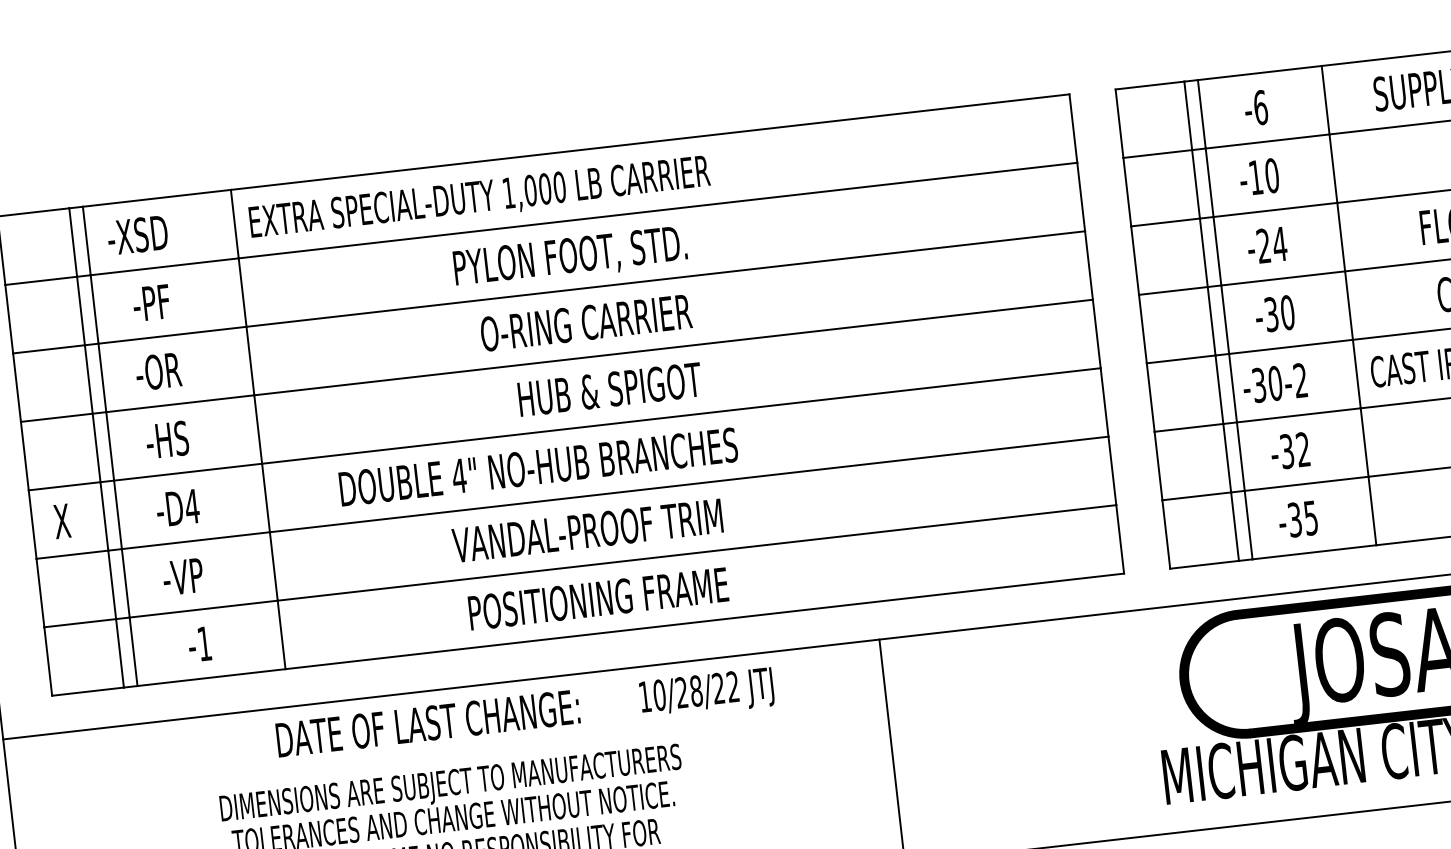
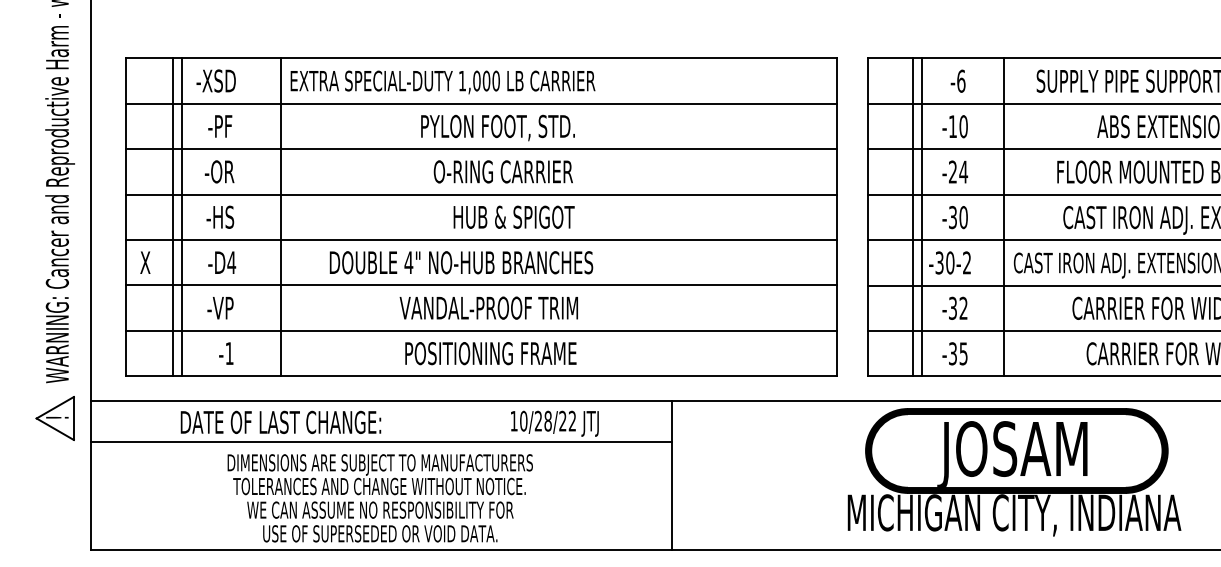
text: (427, 722) -> (280, 421), moved
line: (447, 750) -> (380, 441), added

